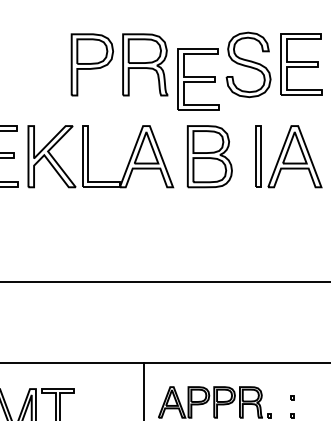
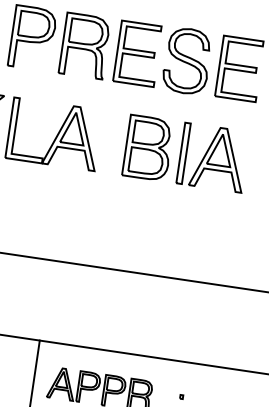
part: (198, 79) -> (137, 53), moved
part: (209, 156) -> (147, 147), moved

